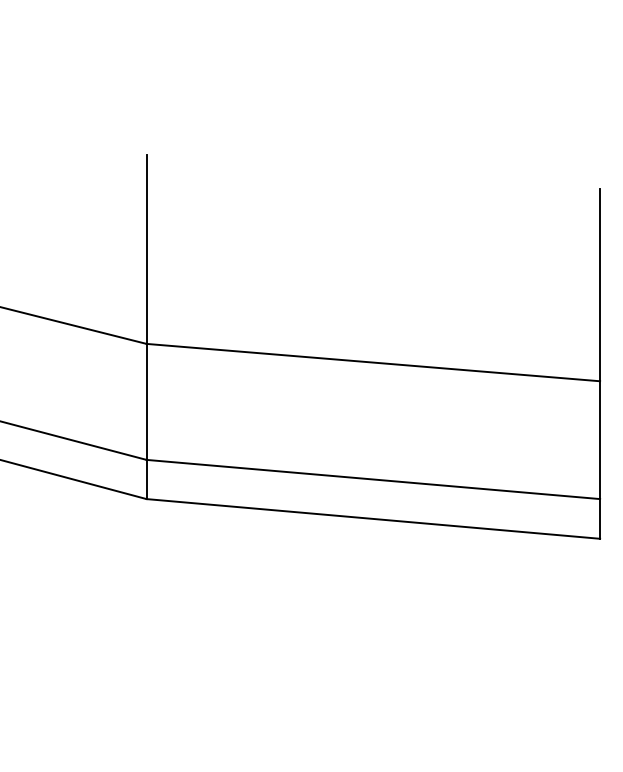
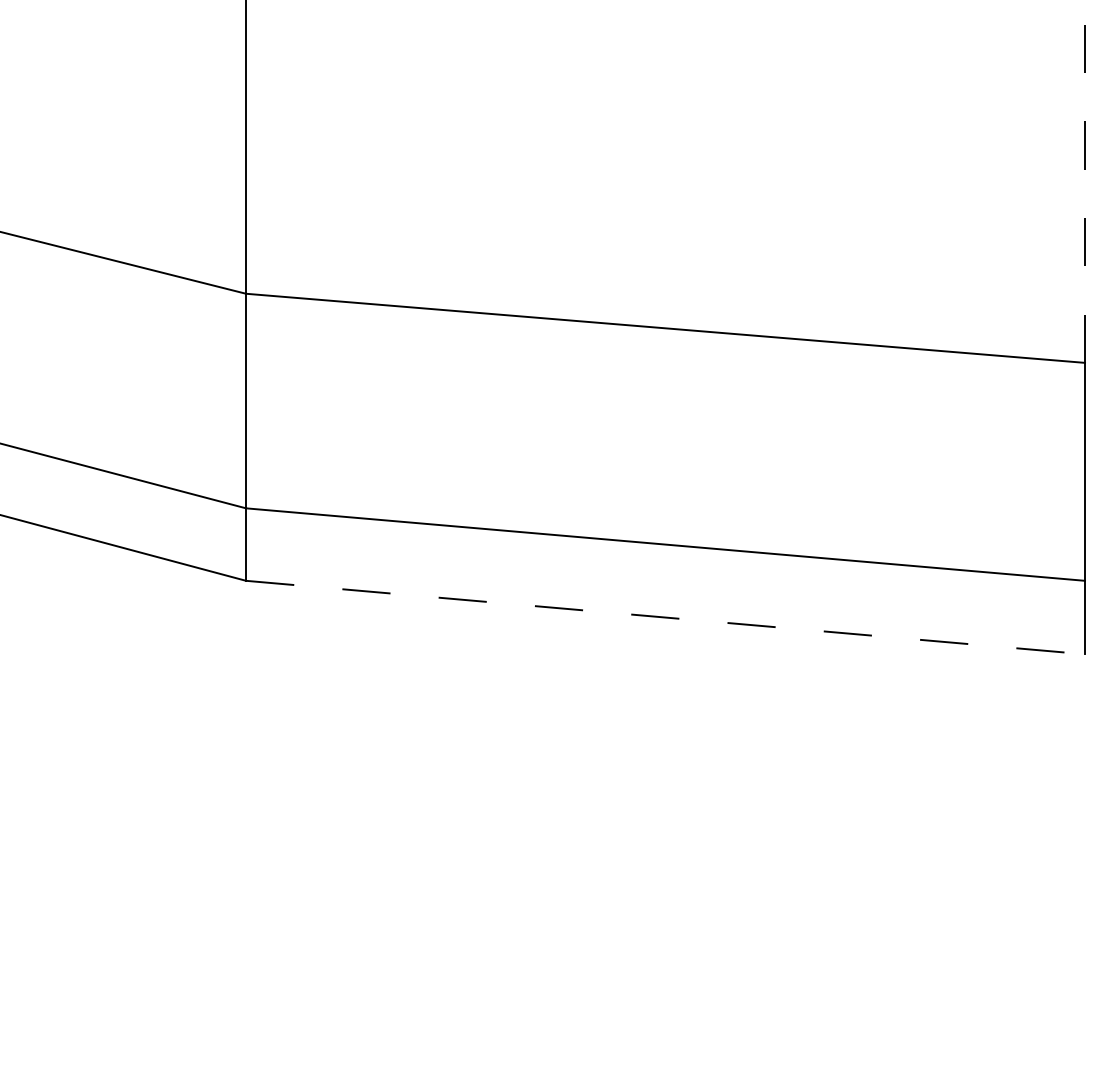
line: (600, 284) -> (1085, 183), solid -> dashed
line: (373, 518) -> (665, 616), solid -> dashed

